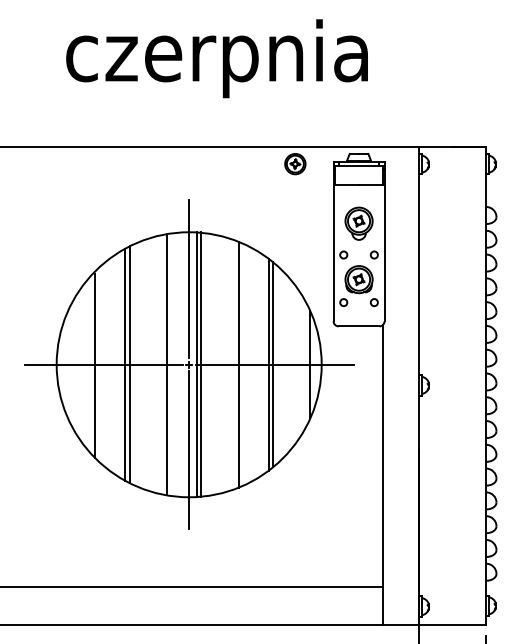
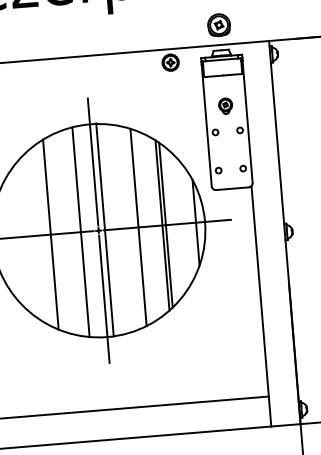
part: (358, 223) -> (225, 106), size x0.6
part: (358, 279) -> (218, 25), moved
line: (125, 364) -> (47, 234), removed
line: (201, 364) -> (108, 229), removed
line: (95, 365) -> (23, 237), removed

